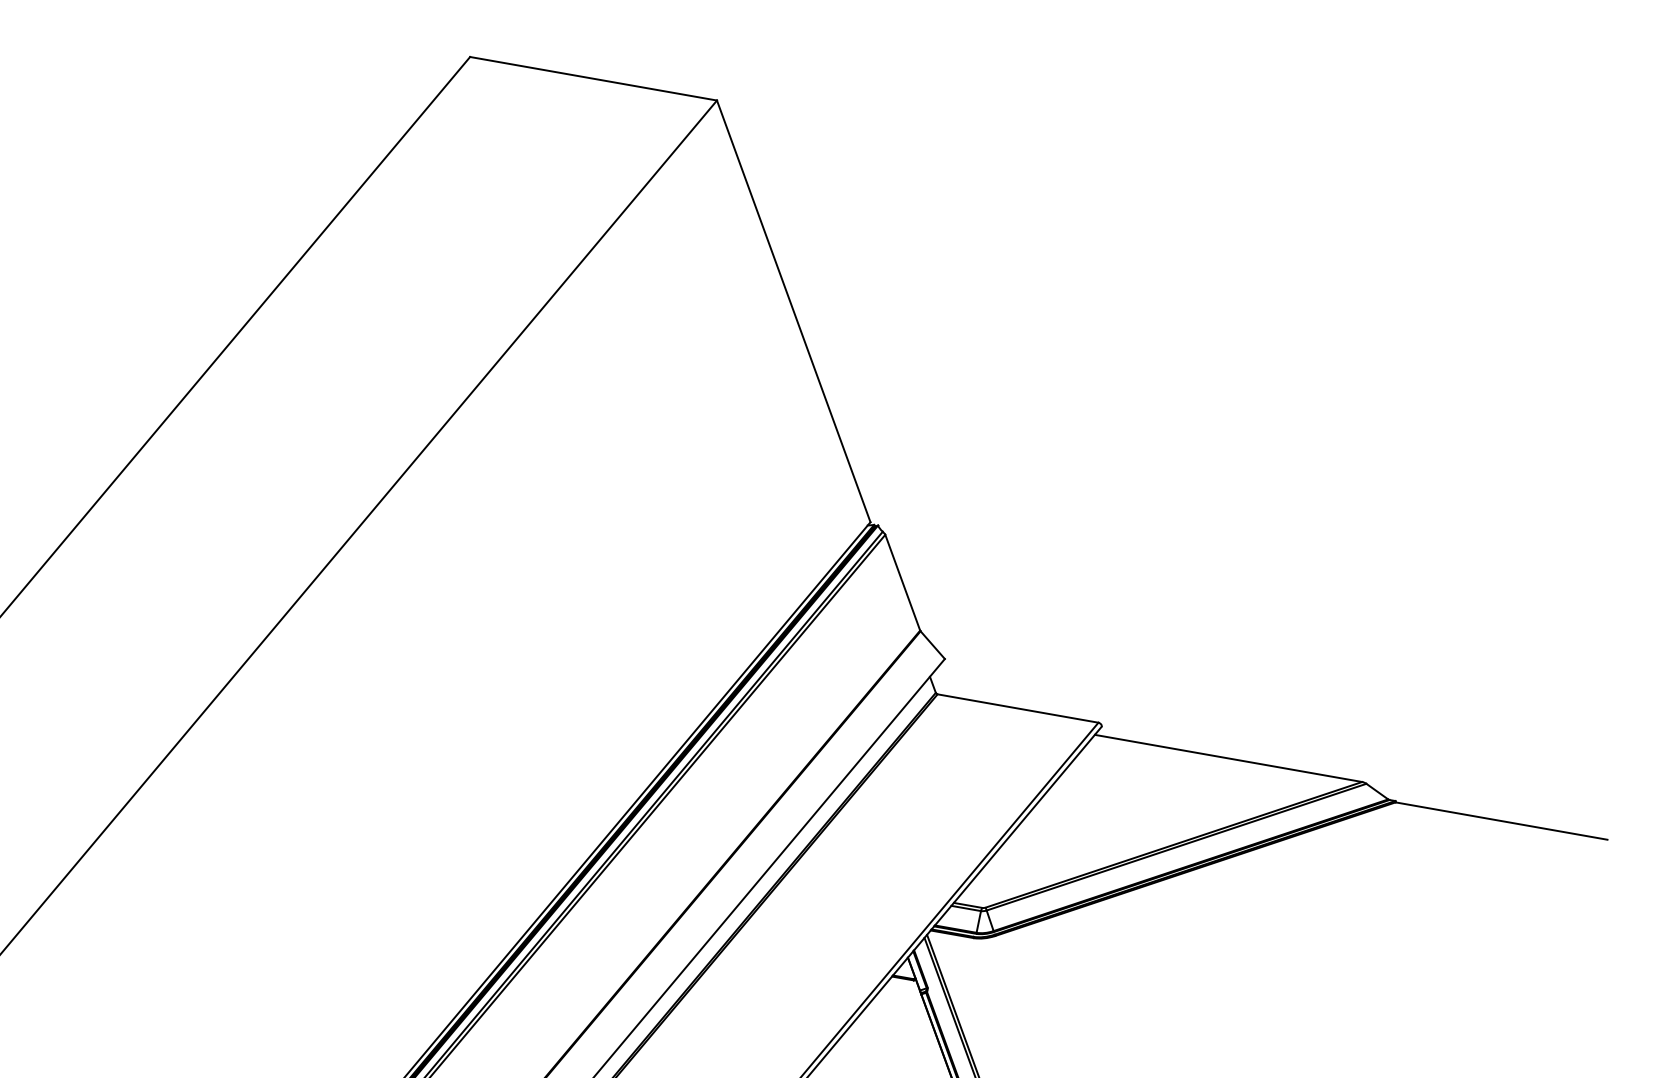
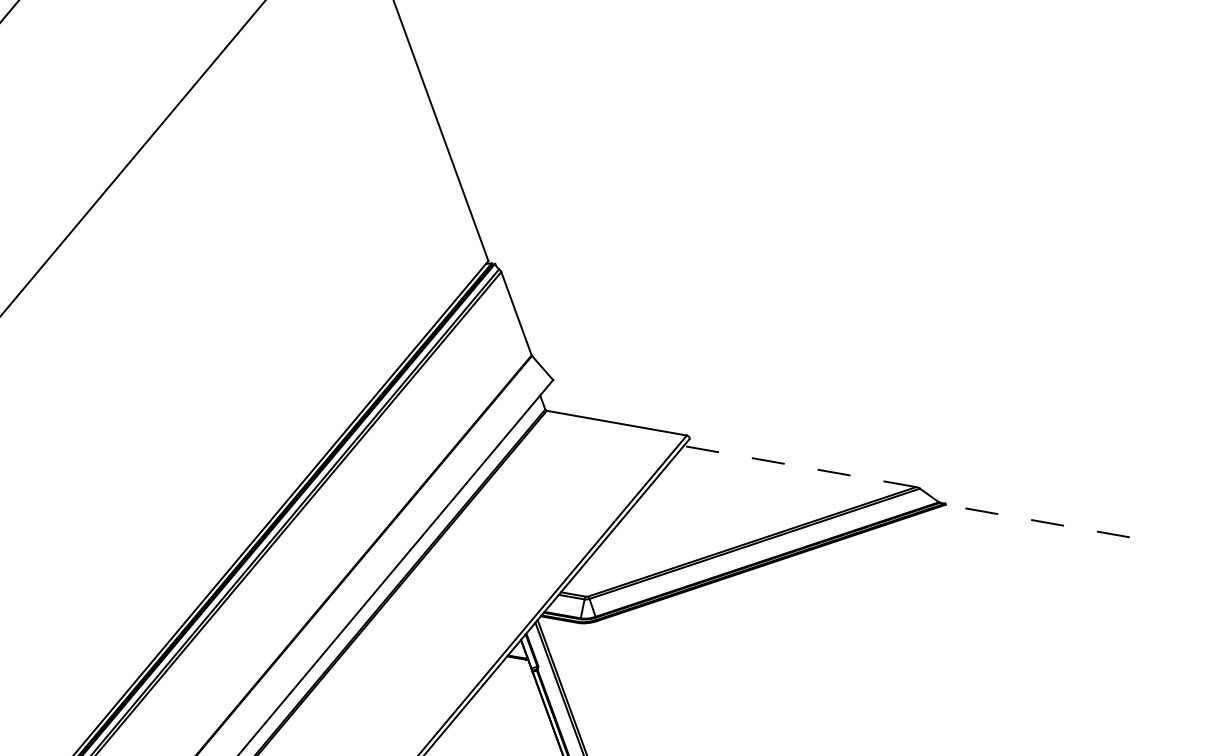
line: (1228, 758) -> (799, 466), solid -> dashed
line: (1501, 821) -> (1037, 521), solid -> dashed

